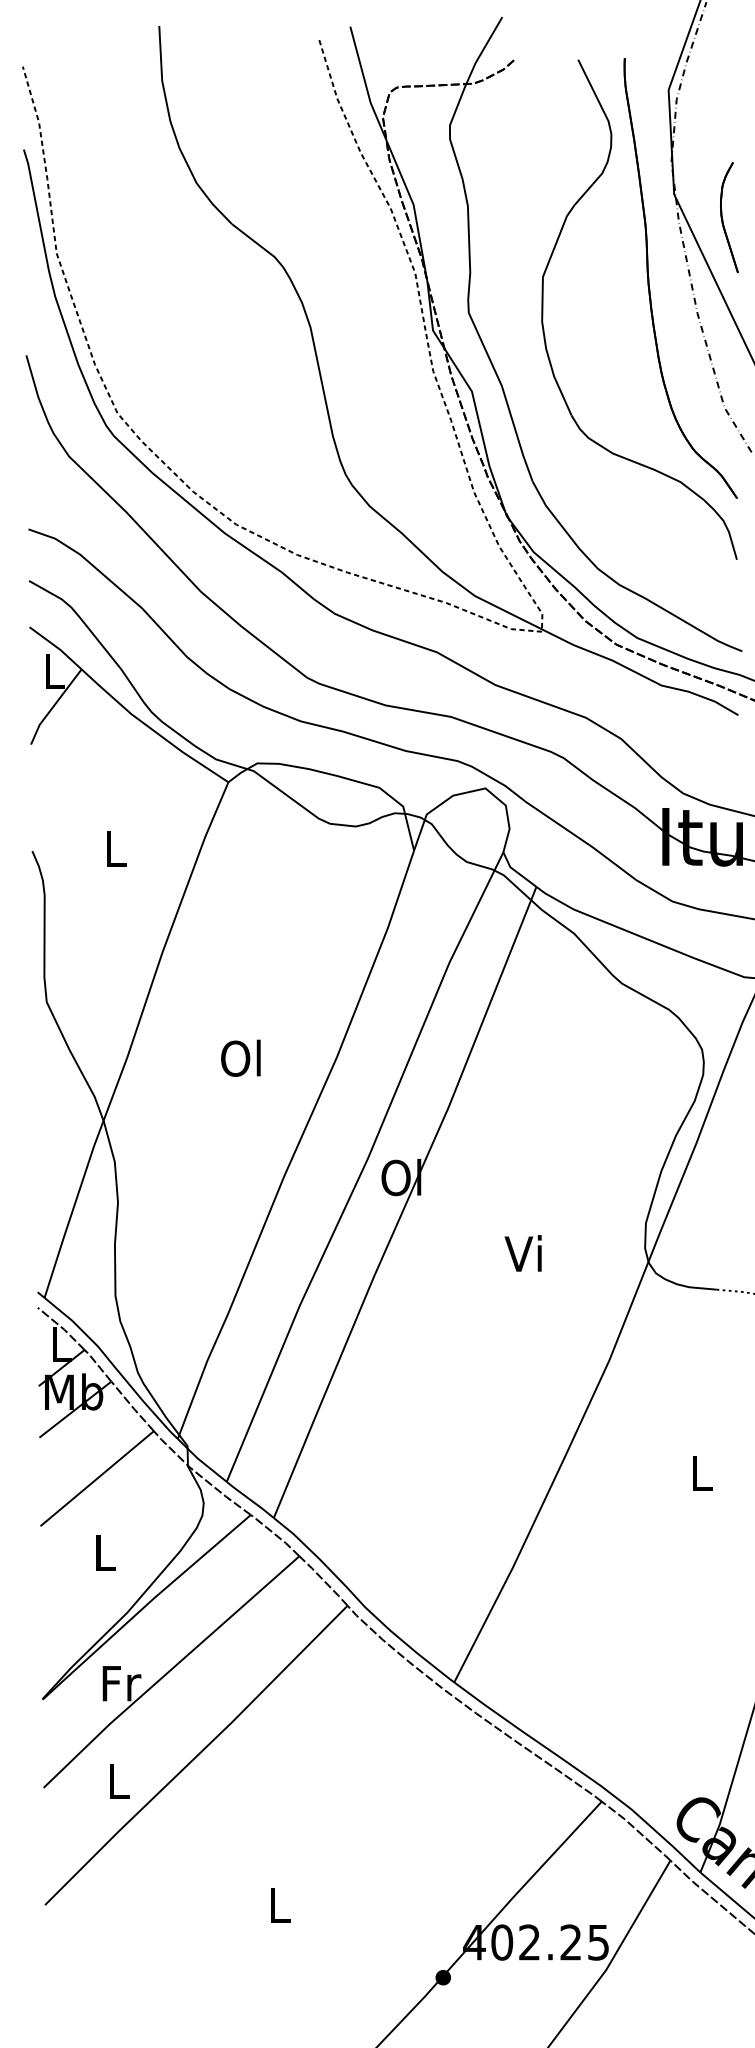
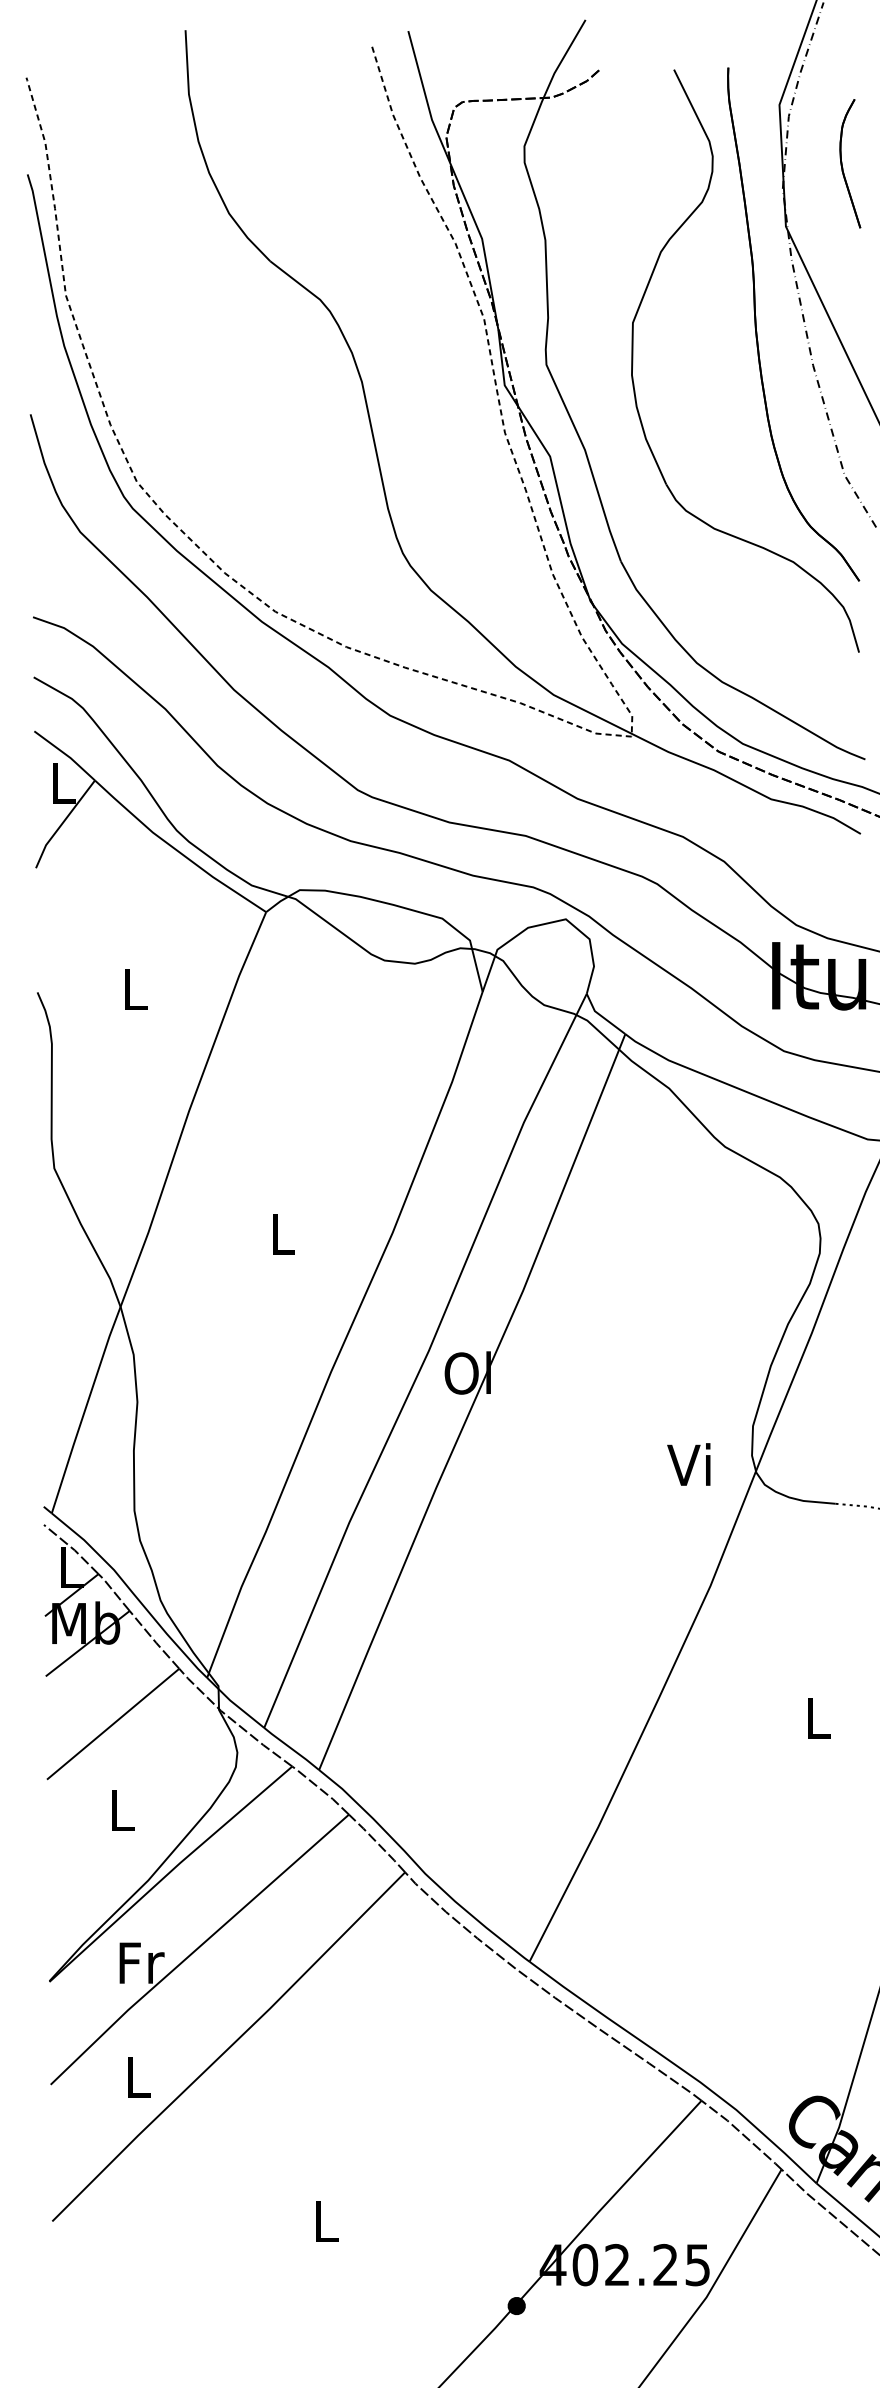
part: (722, 217) -> (842, 163), moved
text: (240, 1057) -> (280, 1233), Ol -> L
text: (522, 1253) -> (688, 1464), moved

